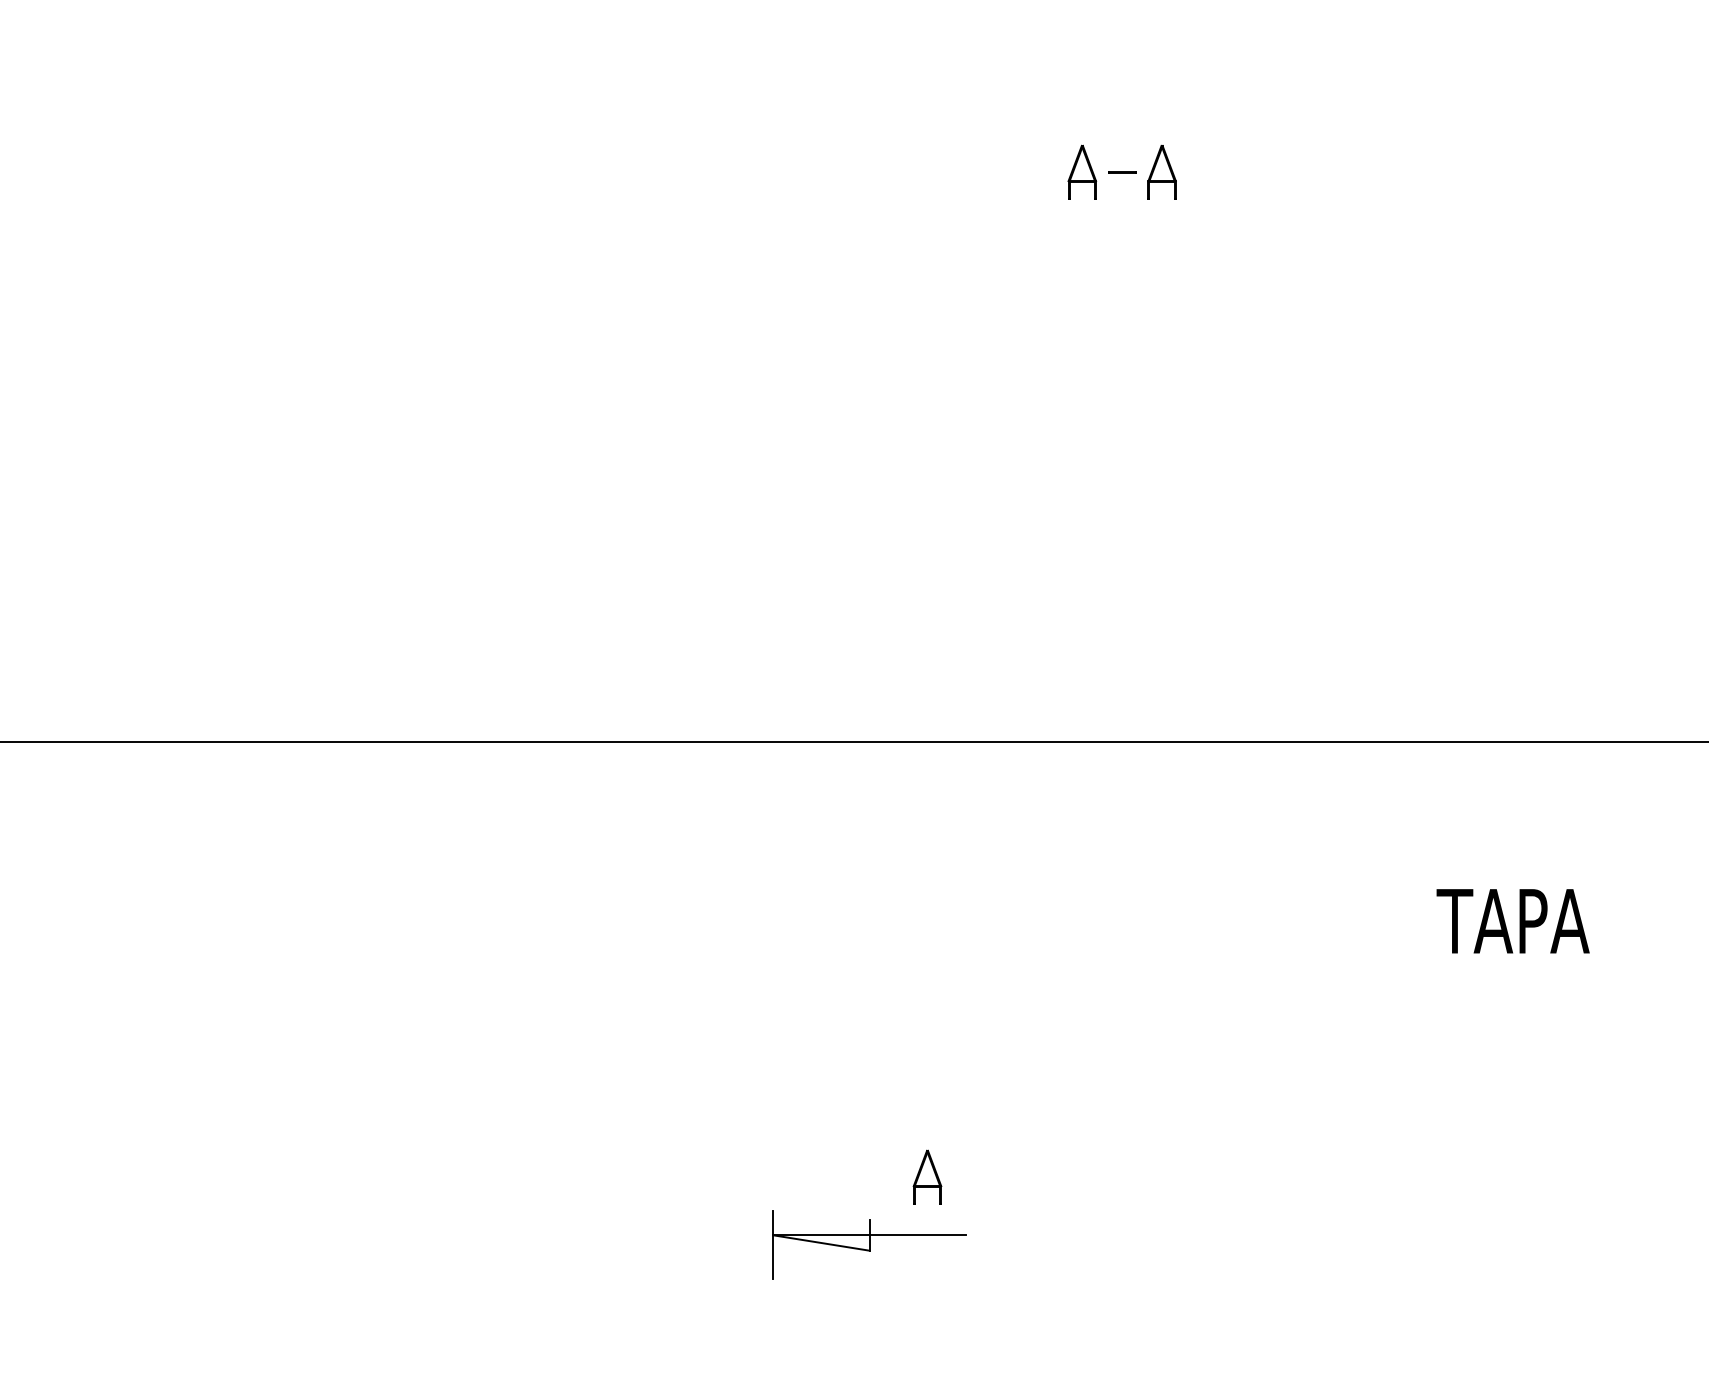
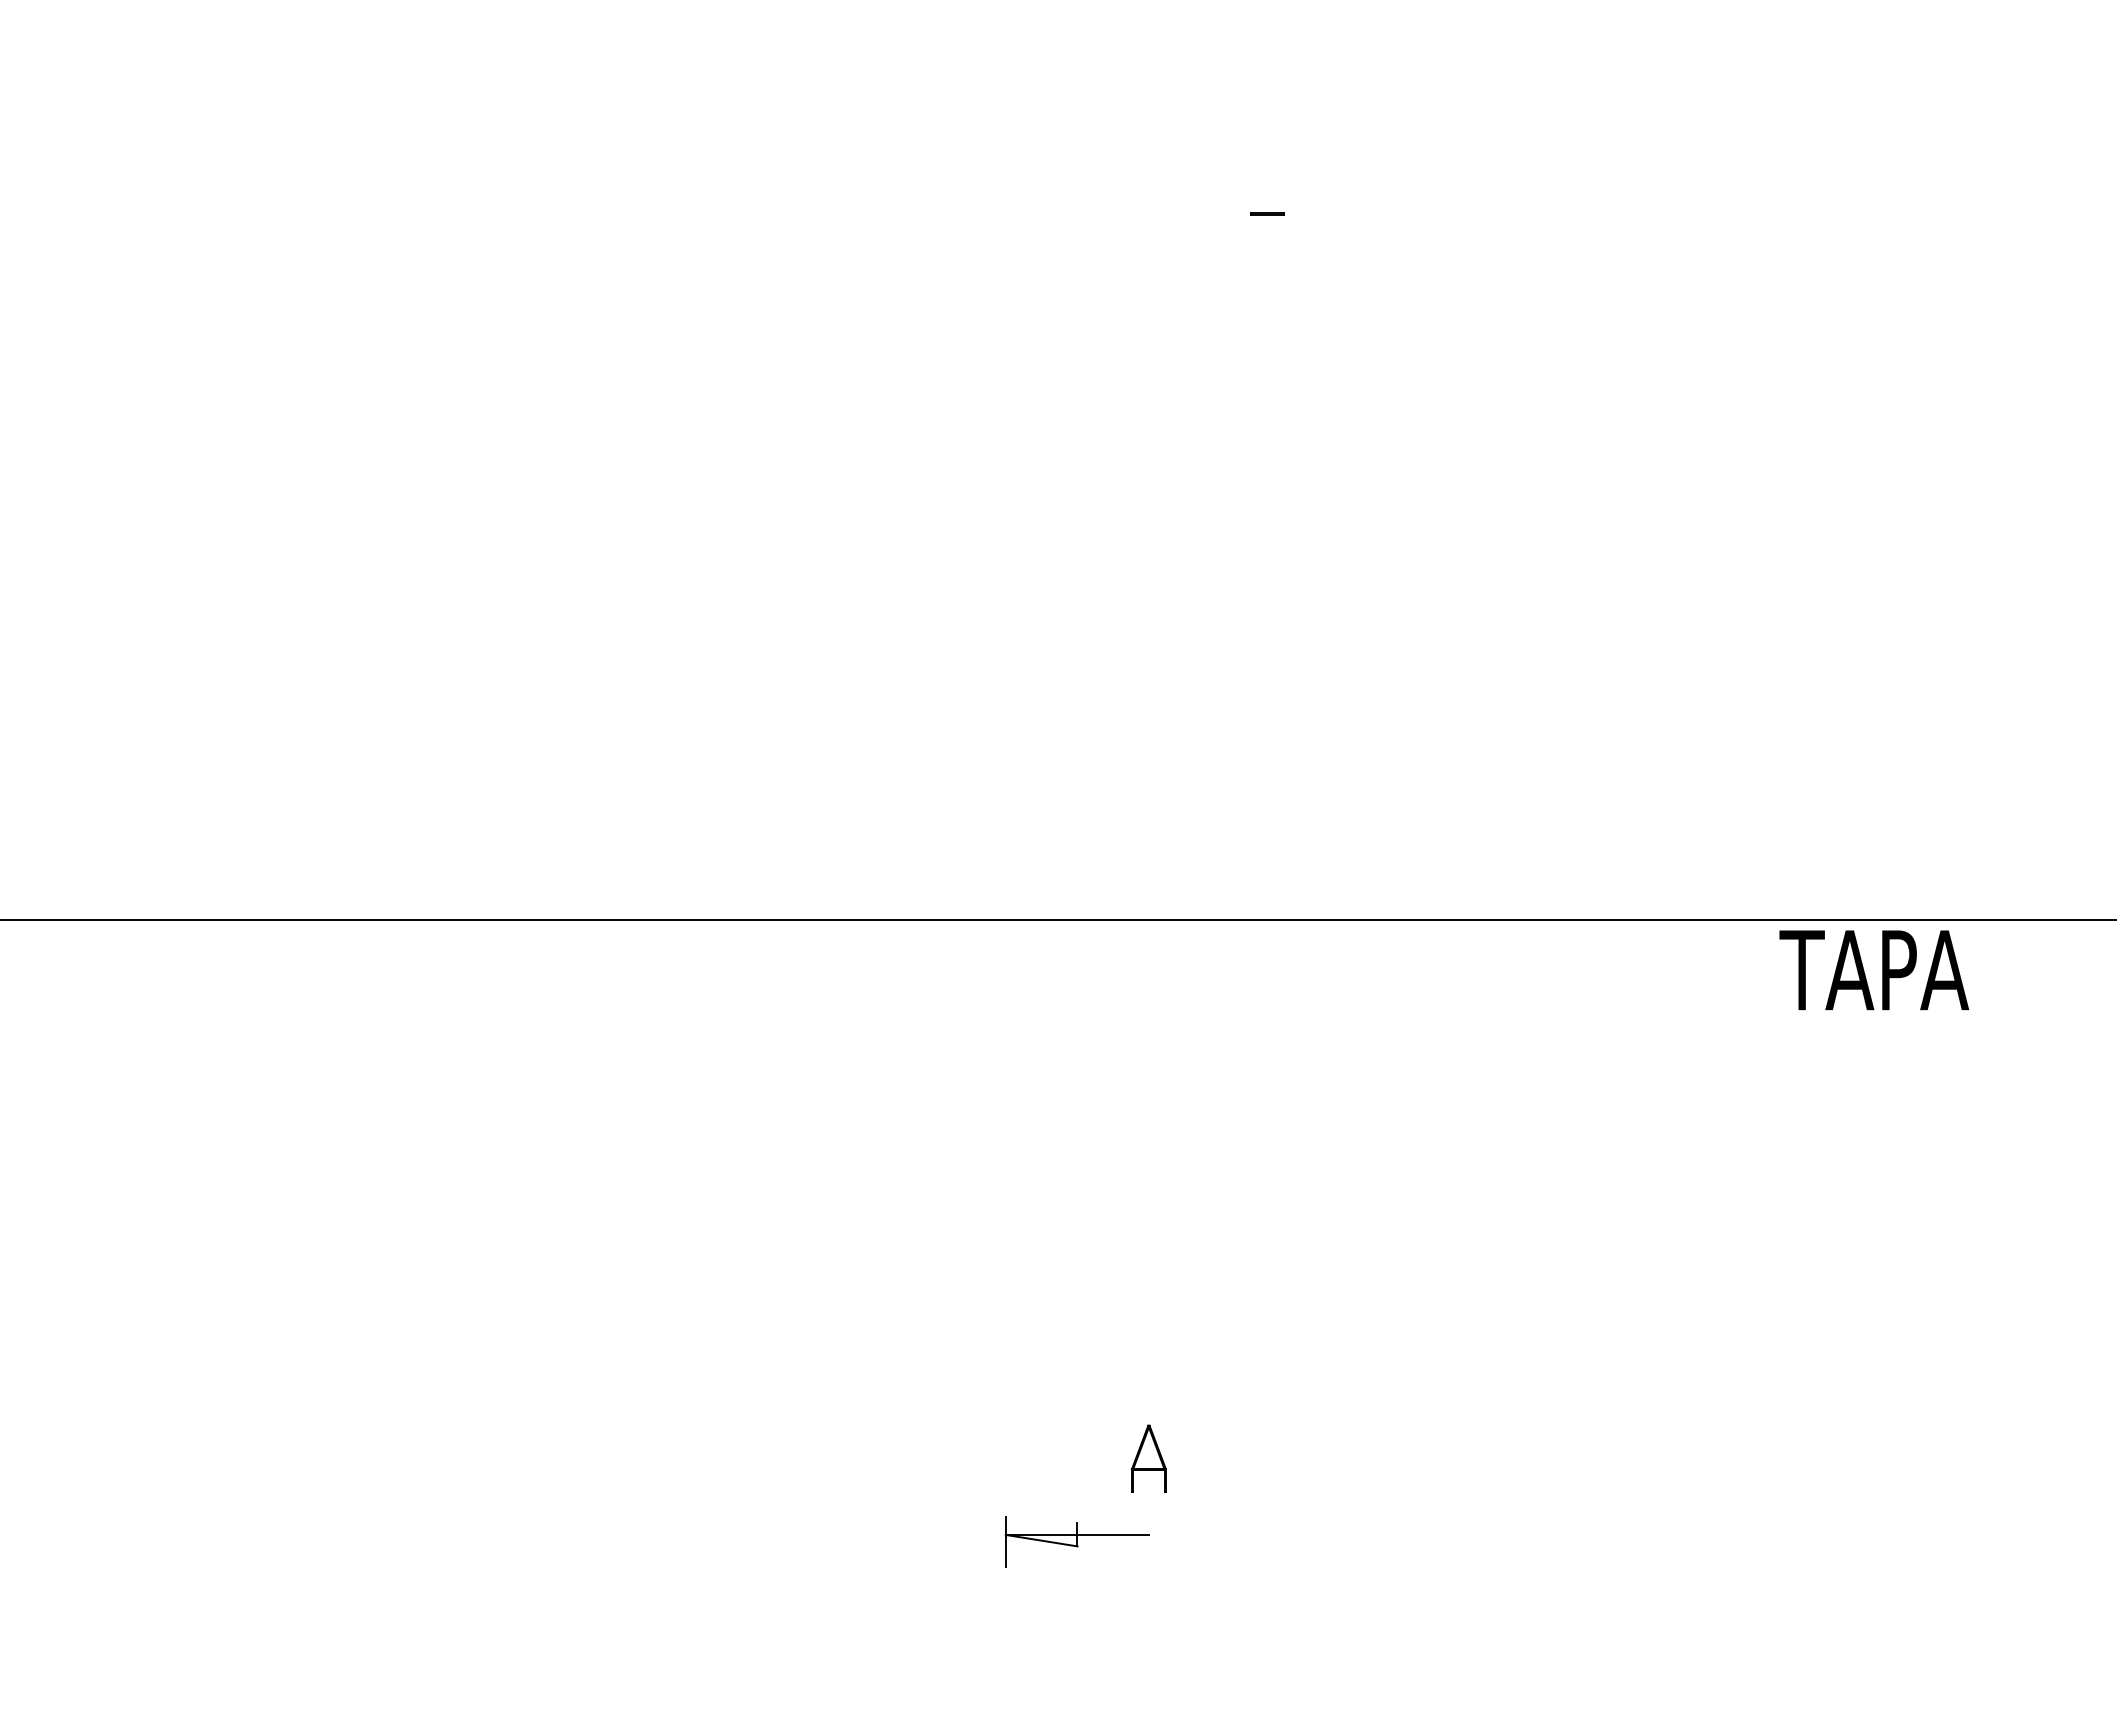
part: (1082, 172) -> (1340, 213), removed
line: (1122, 172) -> (1267, 213), moved
part: (1162, 172) -> (1439, 213), removed
text: (1513, 921) -> (1874, 970), moved
part: (869, 1244) -> (1077, 1541), size x0.6

